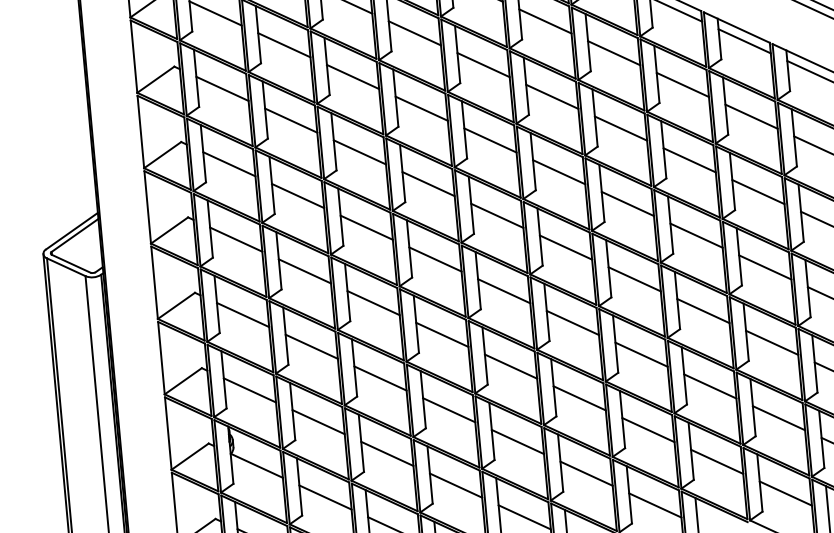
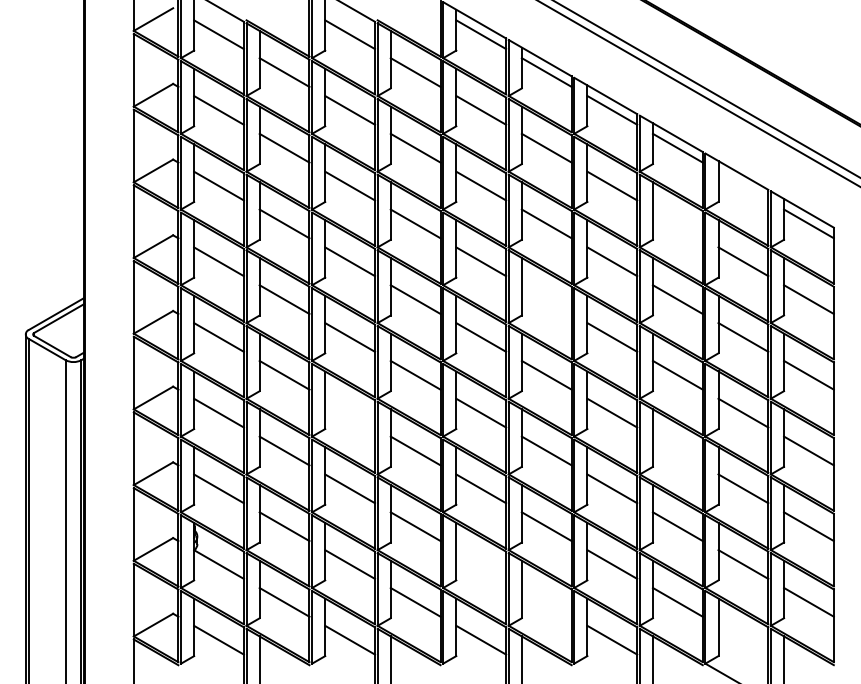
line: (744, 40) -> (743, 185), removed
line: (682, 84) -> (677, 223), removed
line: (558, 172) -> (546, 299), removed
line: (373, 302) -> (350, 412), removed
line: (703, 310) -> (677, 450), removed
line: (518, 441) -> (481, 564), removed
line: (586, 472) -> (546, 601), removed
line: (785, 492) -> (743, 639), removed

